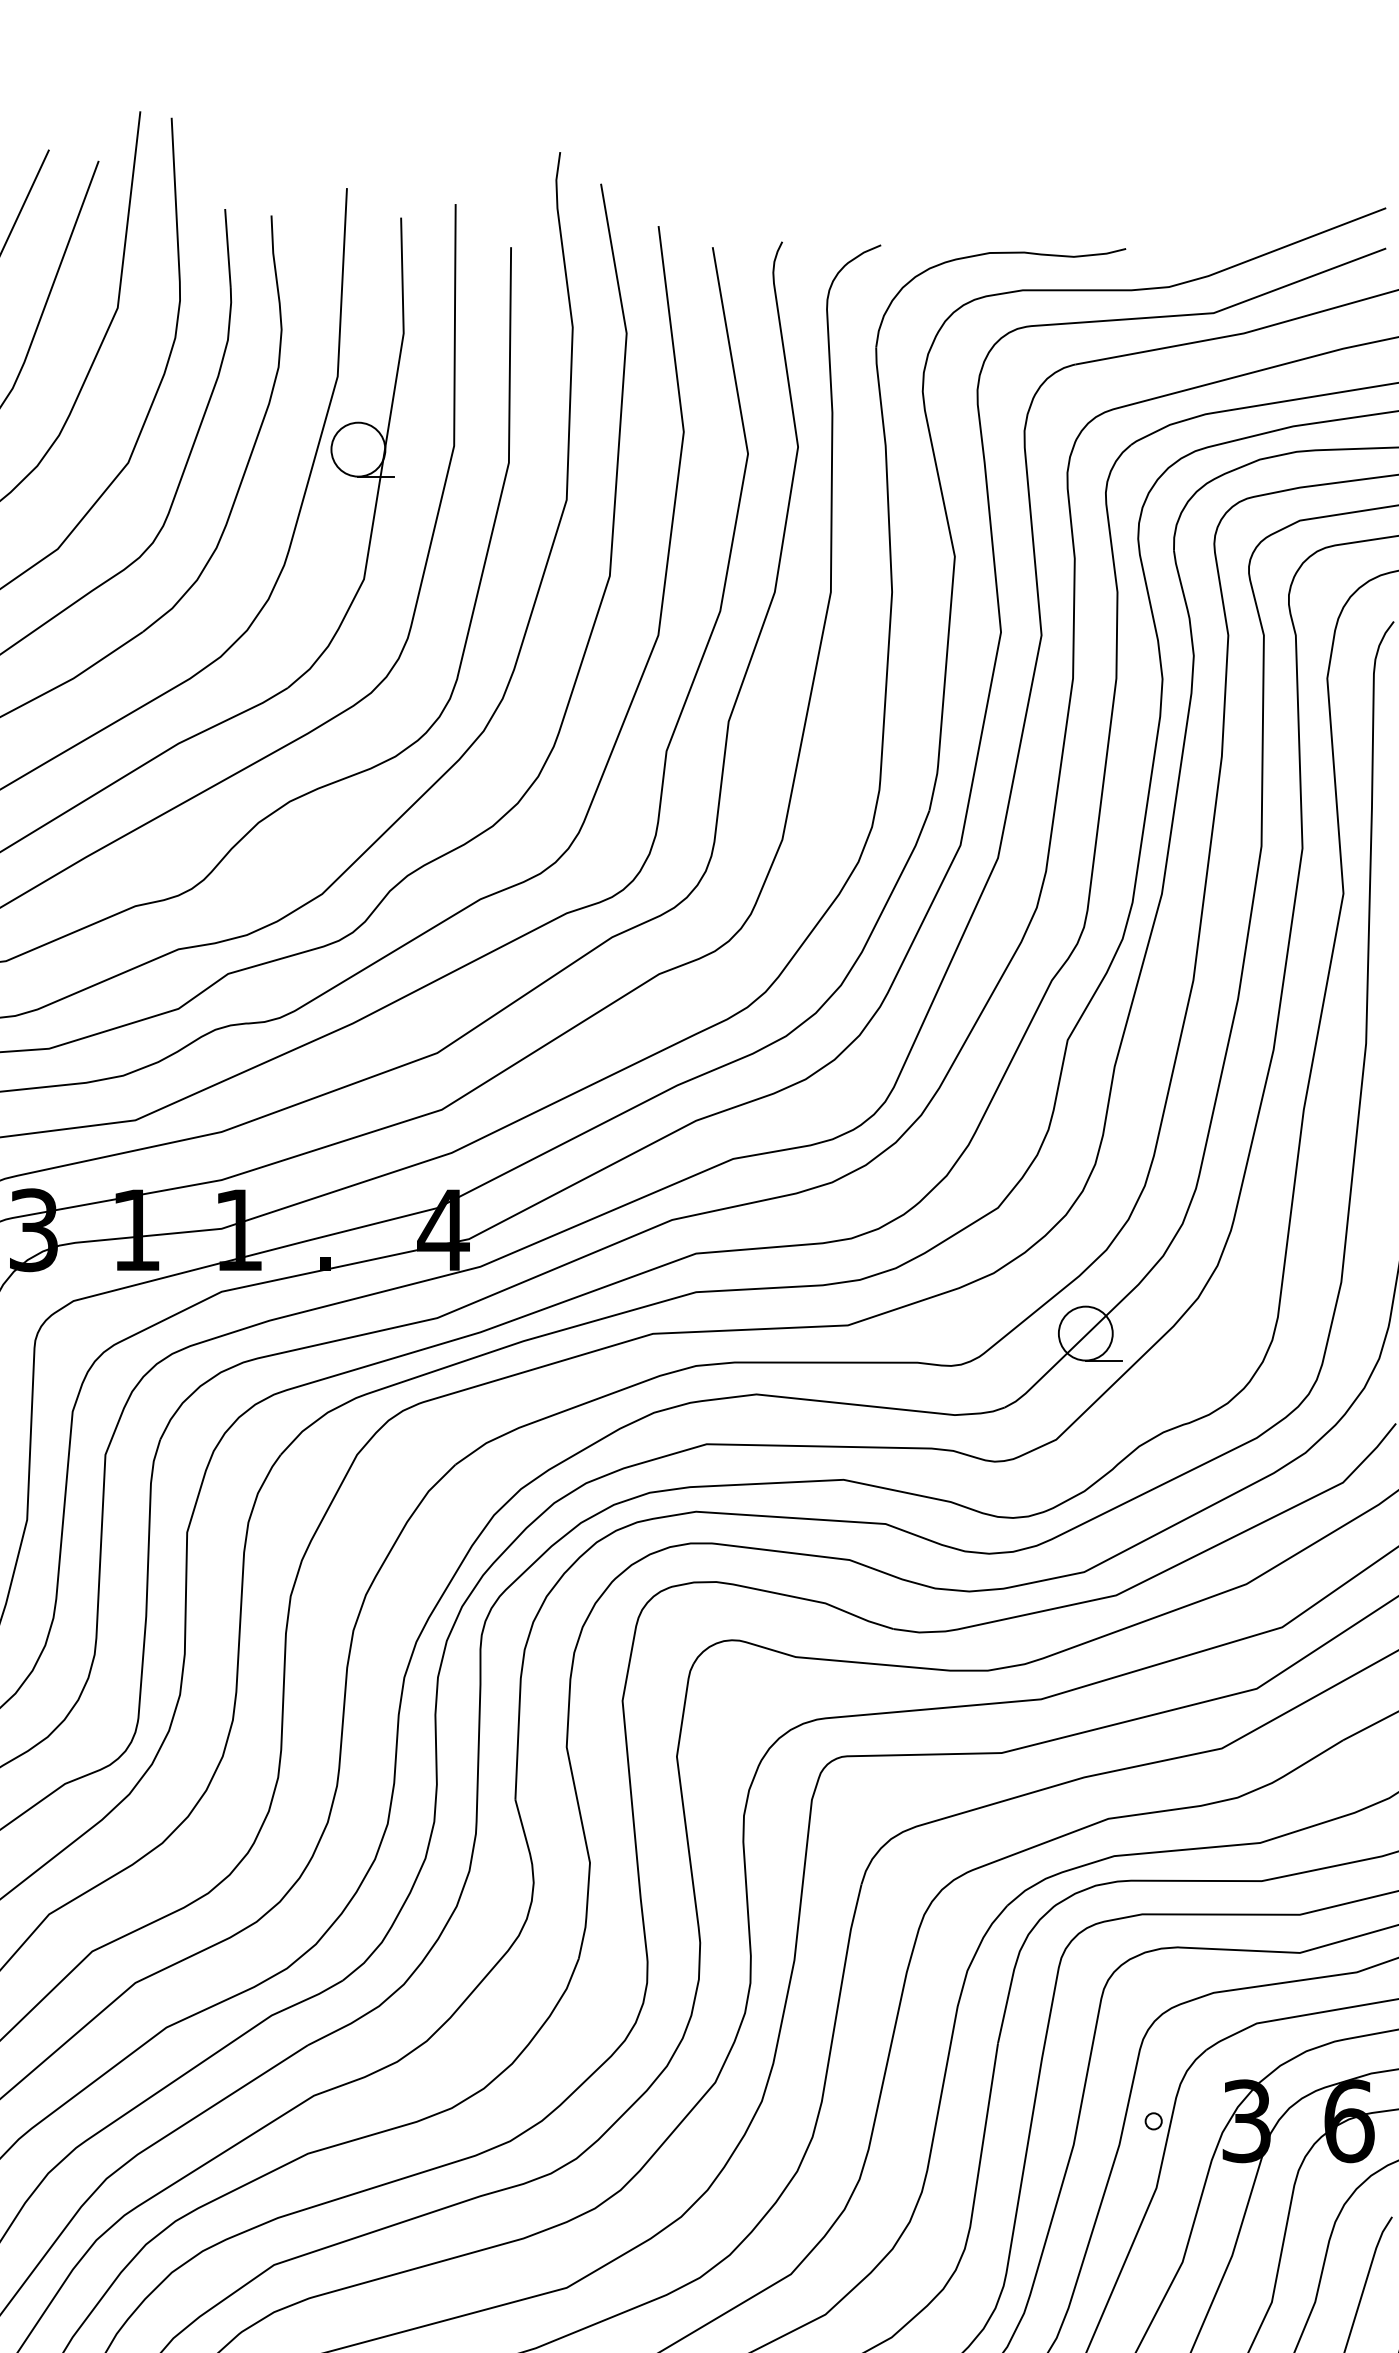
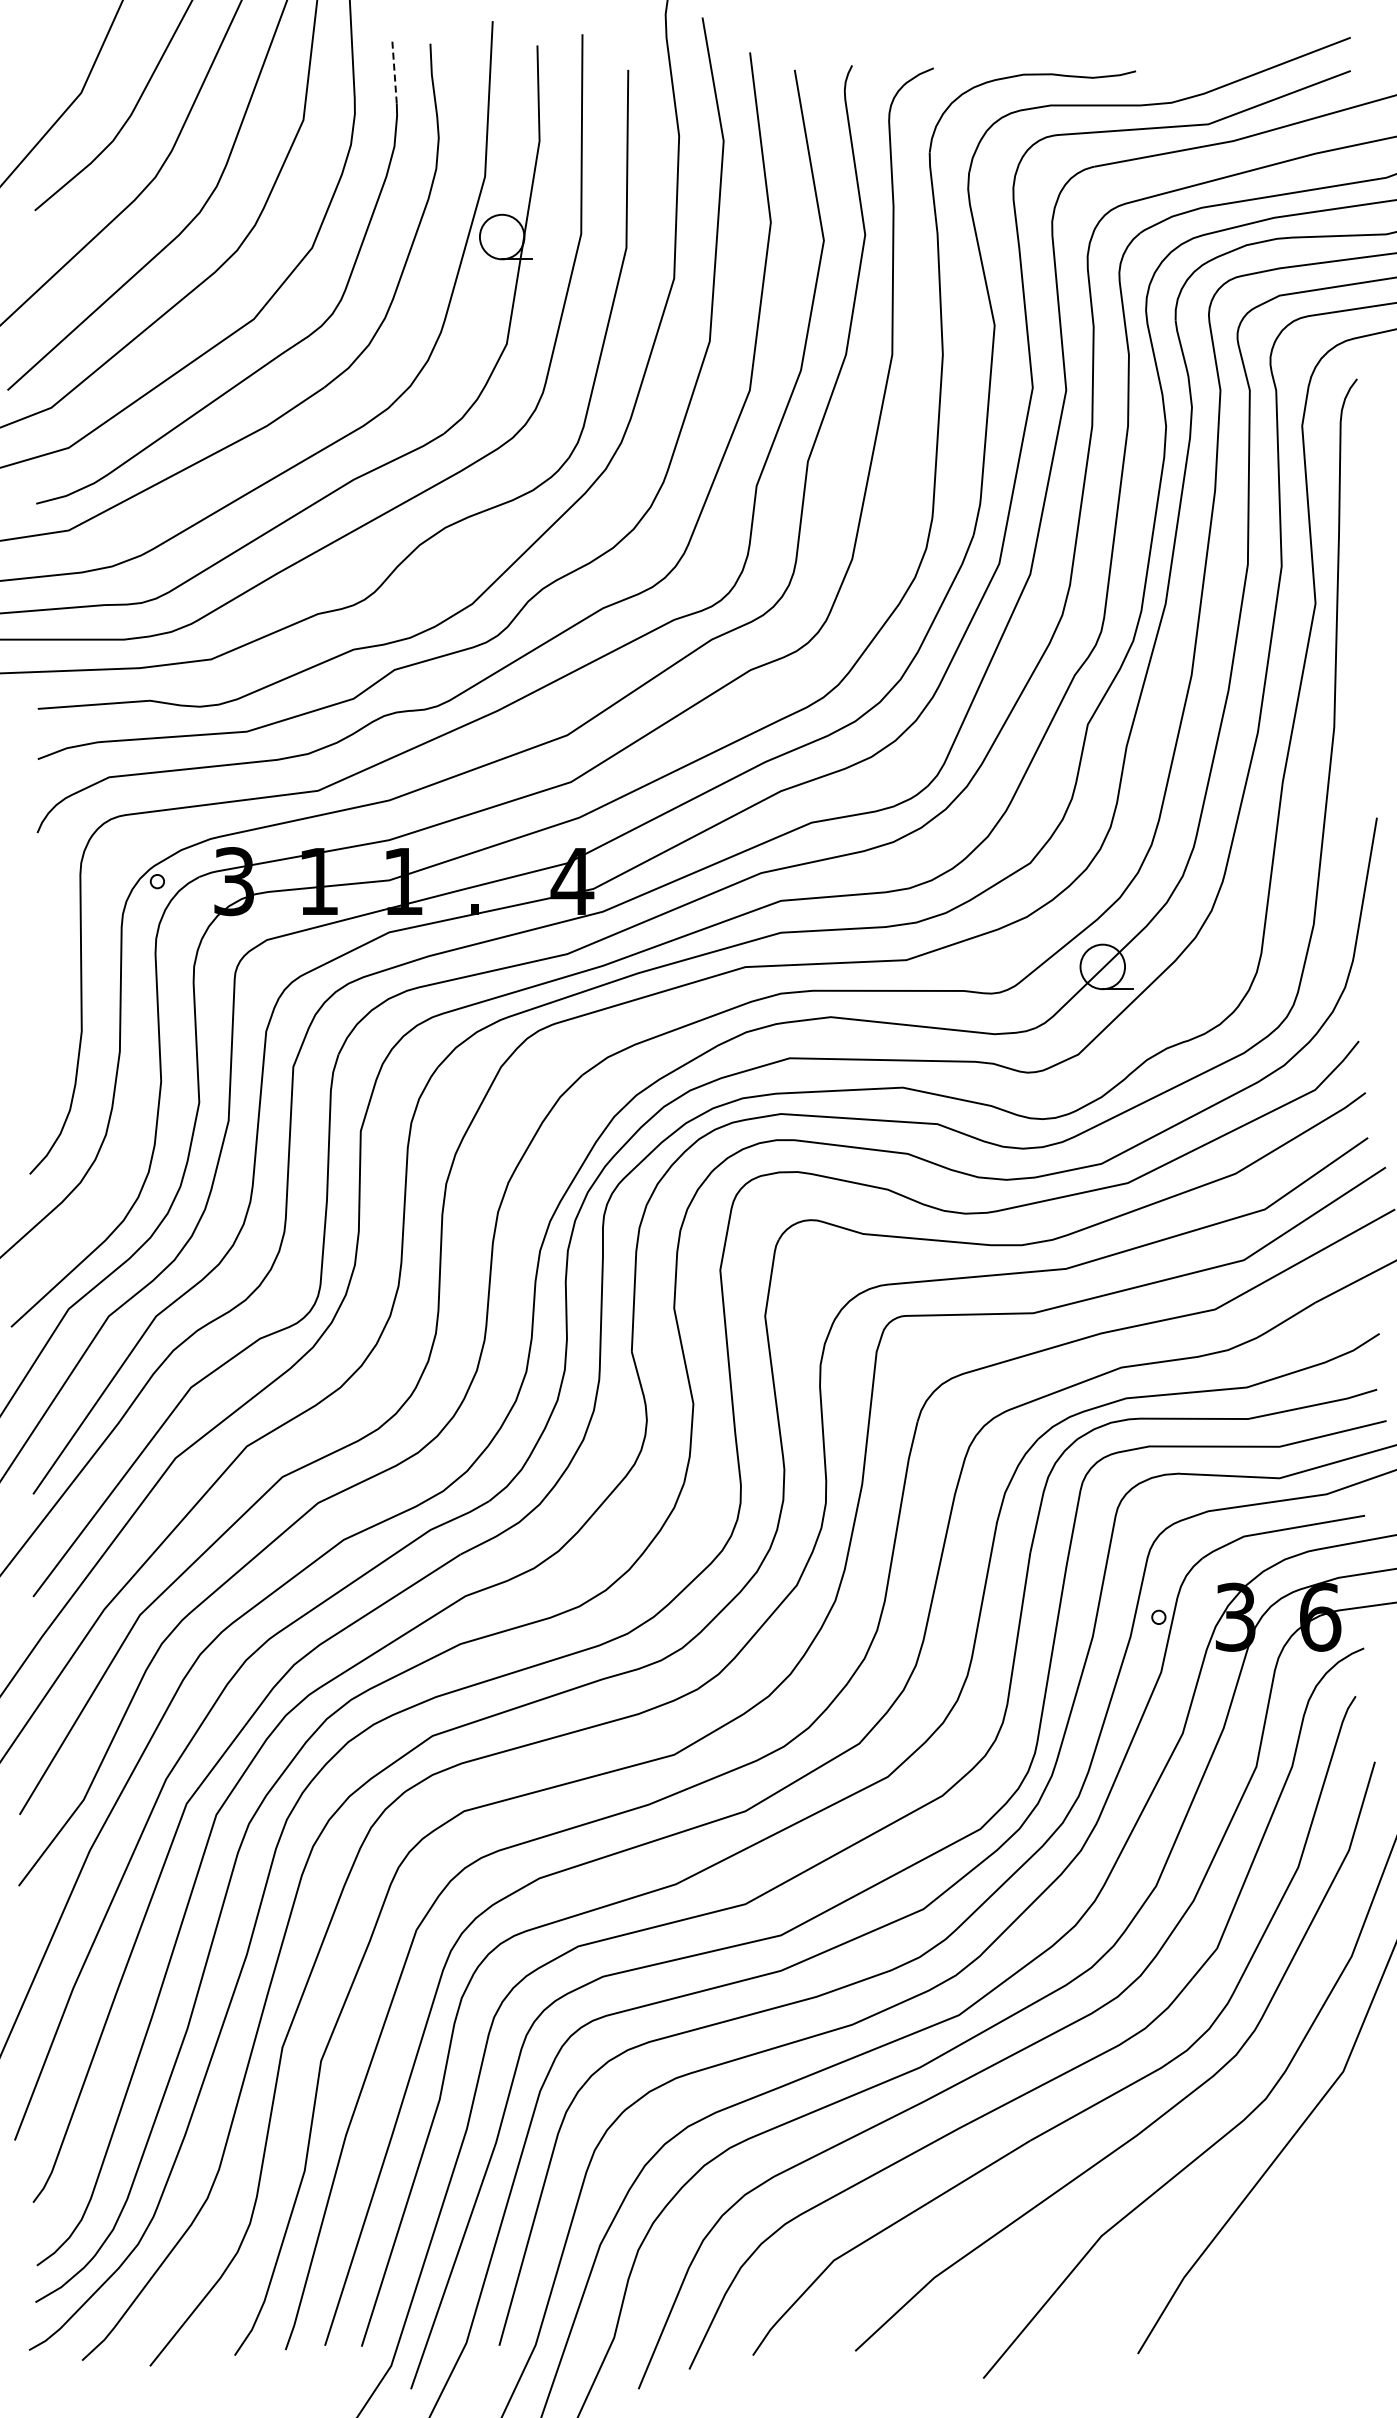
line: (227, 247) -> (394, 70), solid -> dashed

